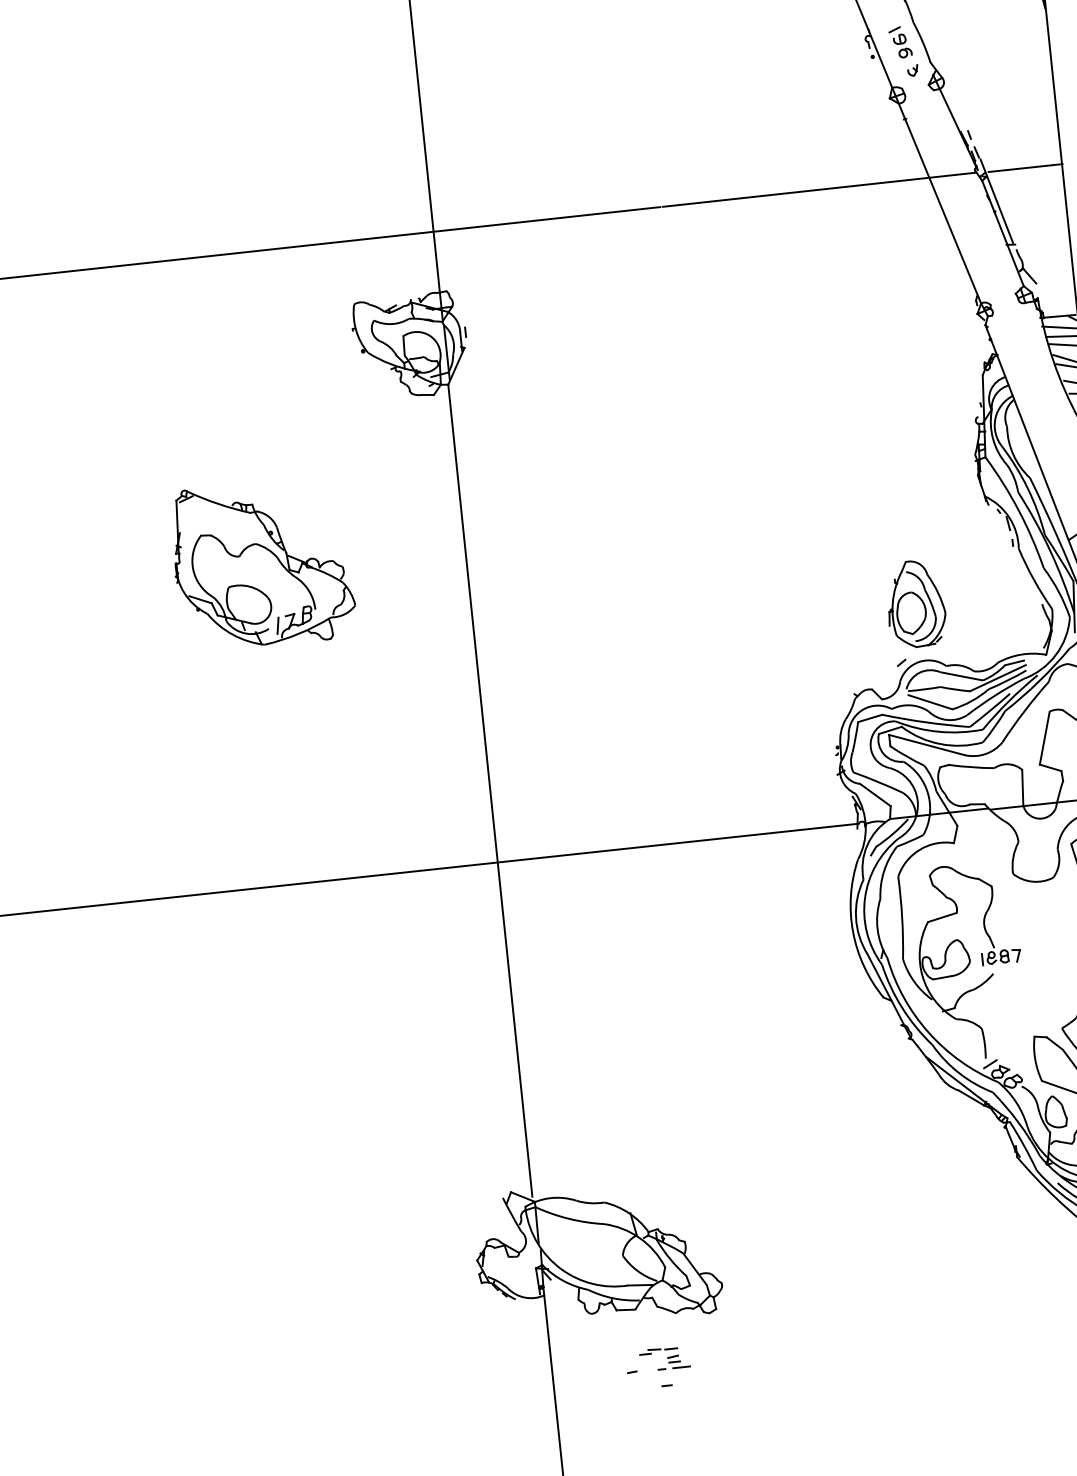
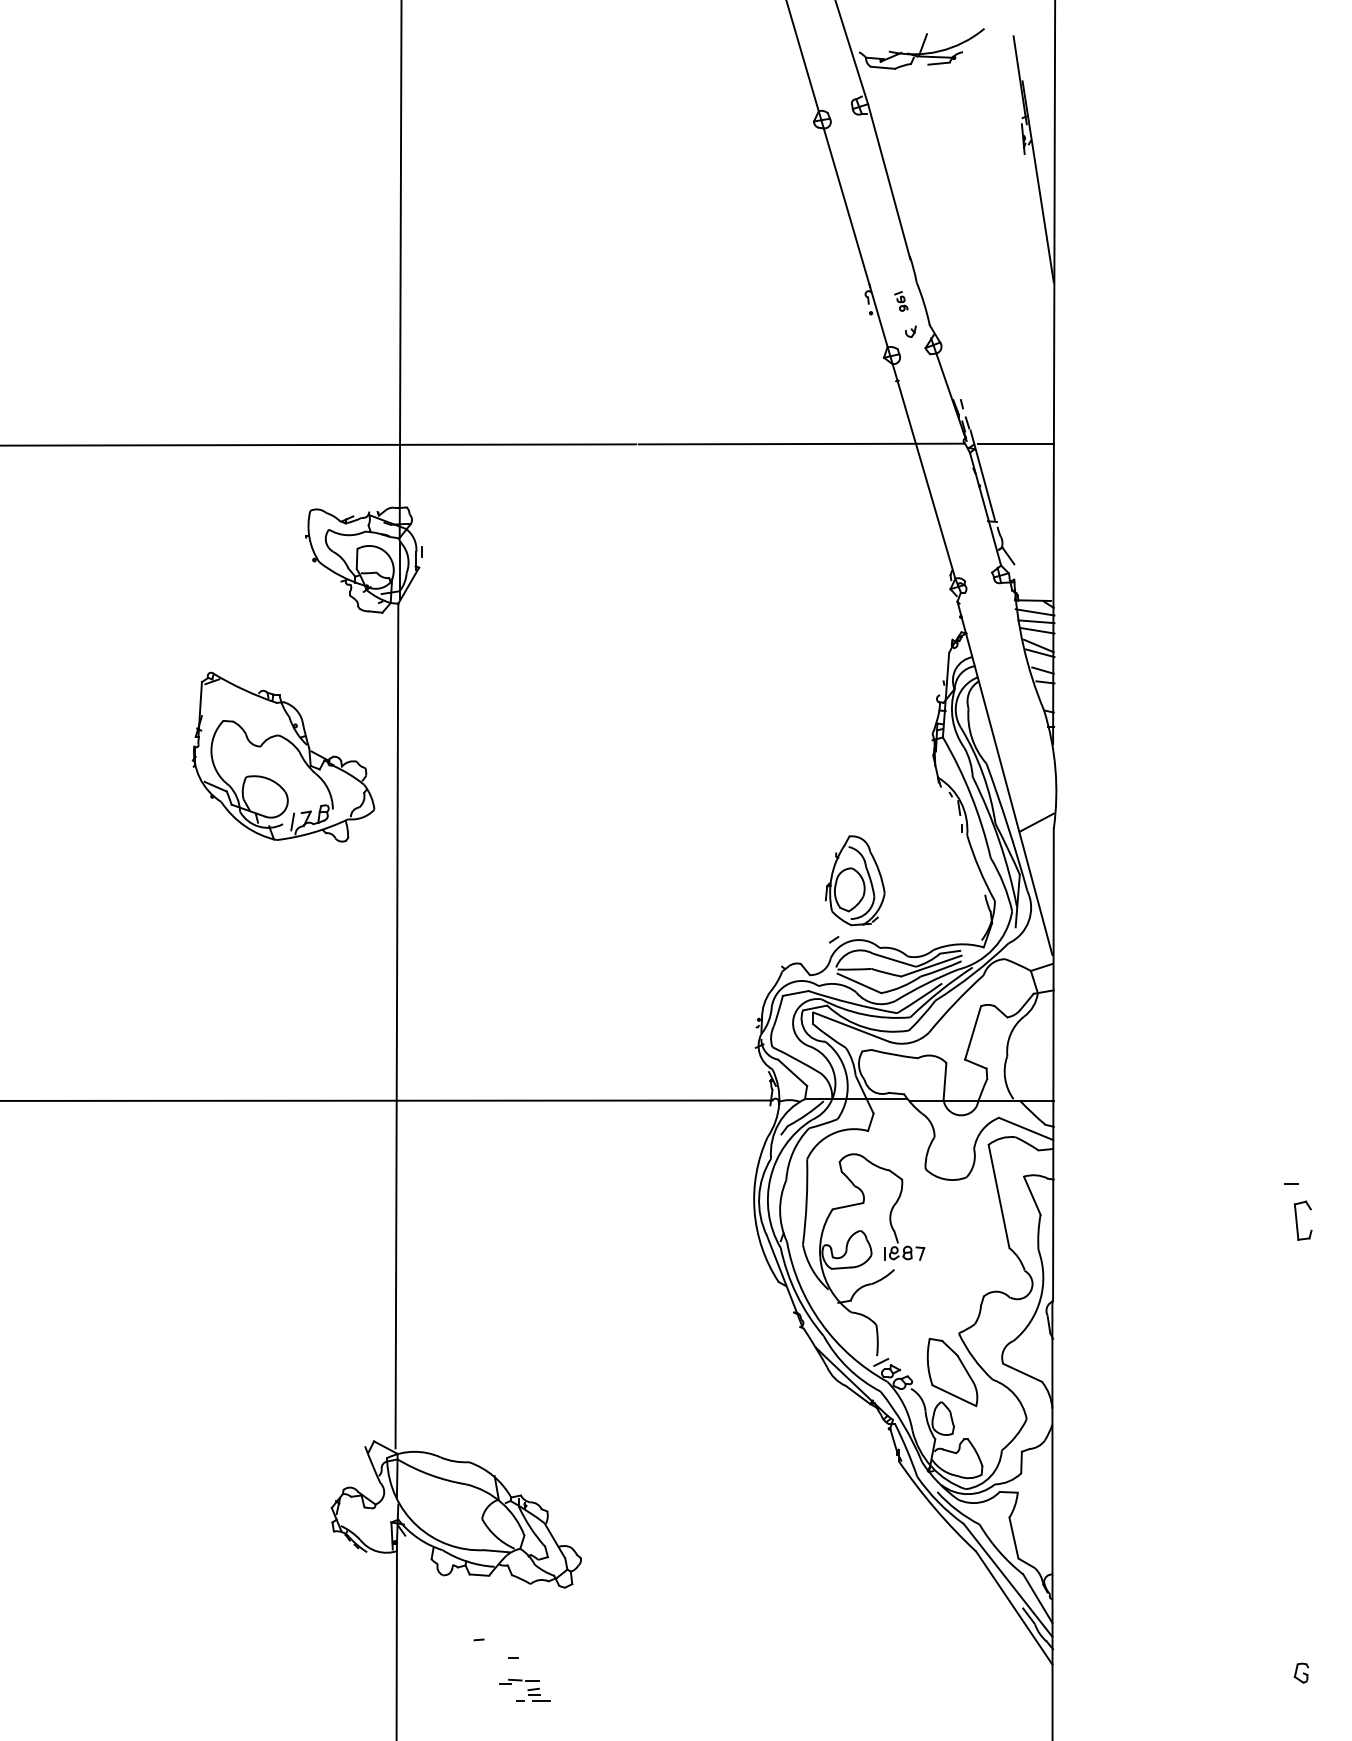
part: (900, 42) -> (901, 301), size x0.6
part: (262, 563) -> (283, 756), moved
part: (664, 1357) -> (524, 1689), moved

